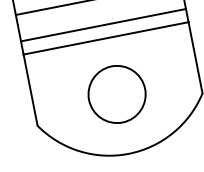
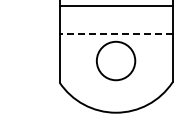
line: (102, 25) -> (115, 24), removed
line: (106, 38) -> (116, 33), solid -> dashed
circle: (117, 93) -> (116, 60), moved

